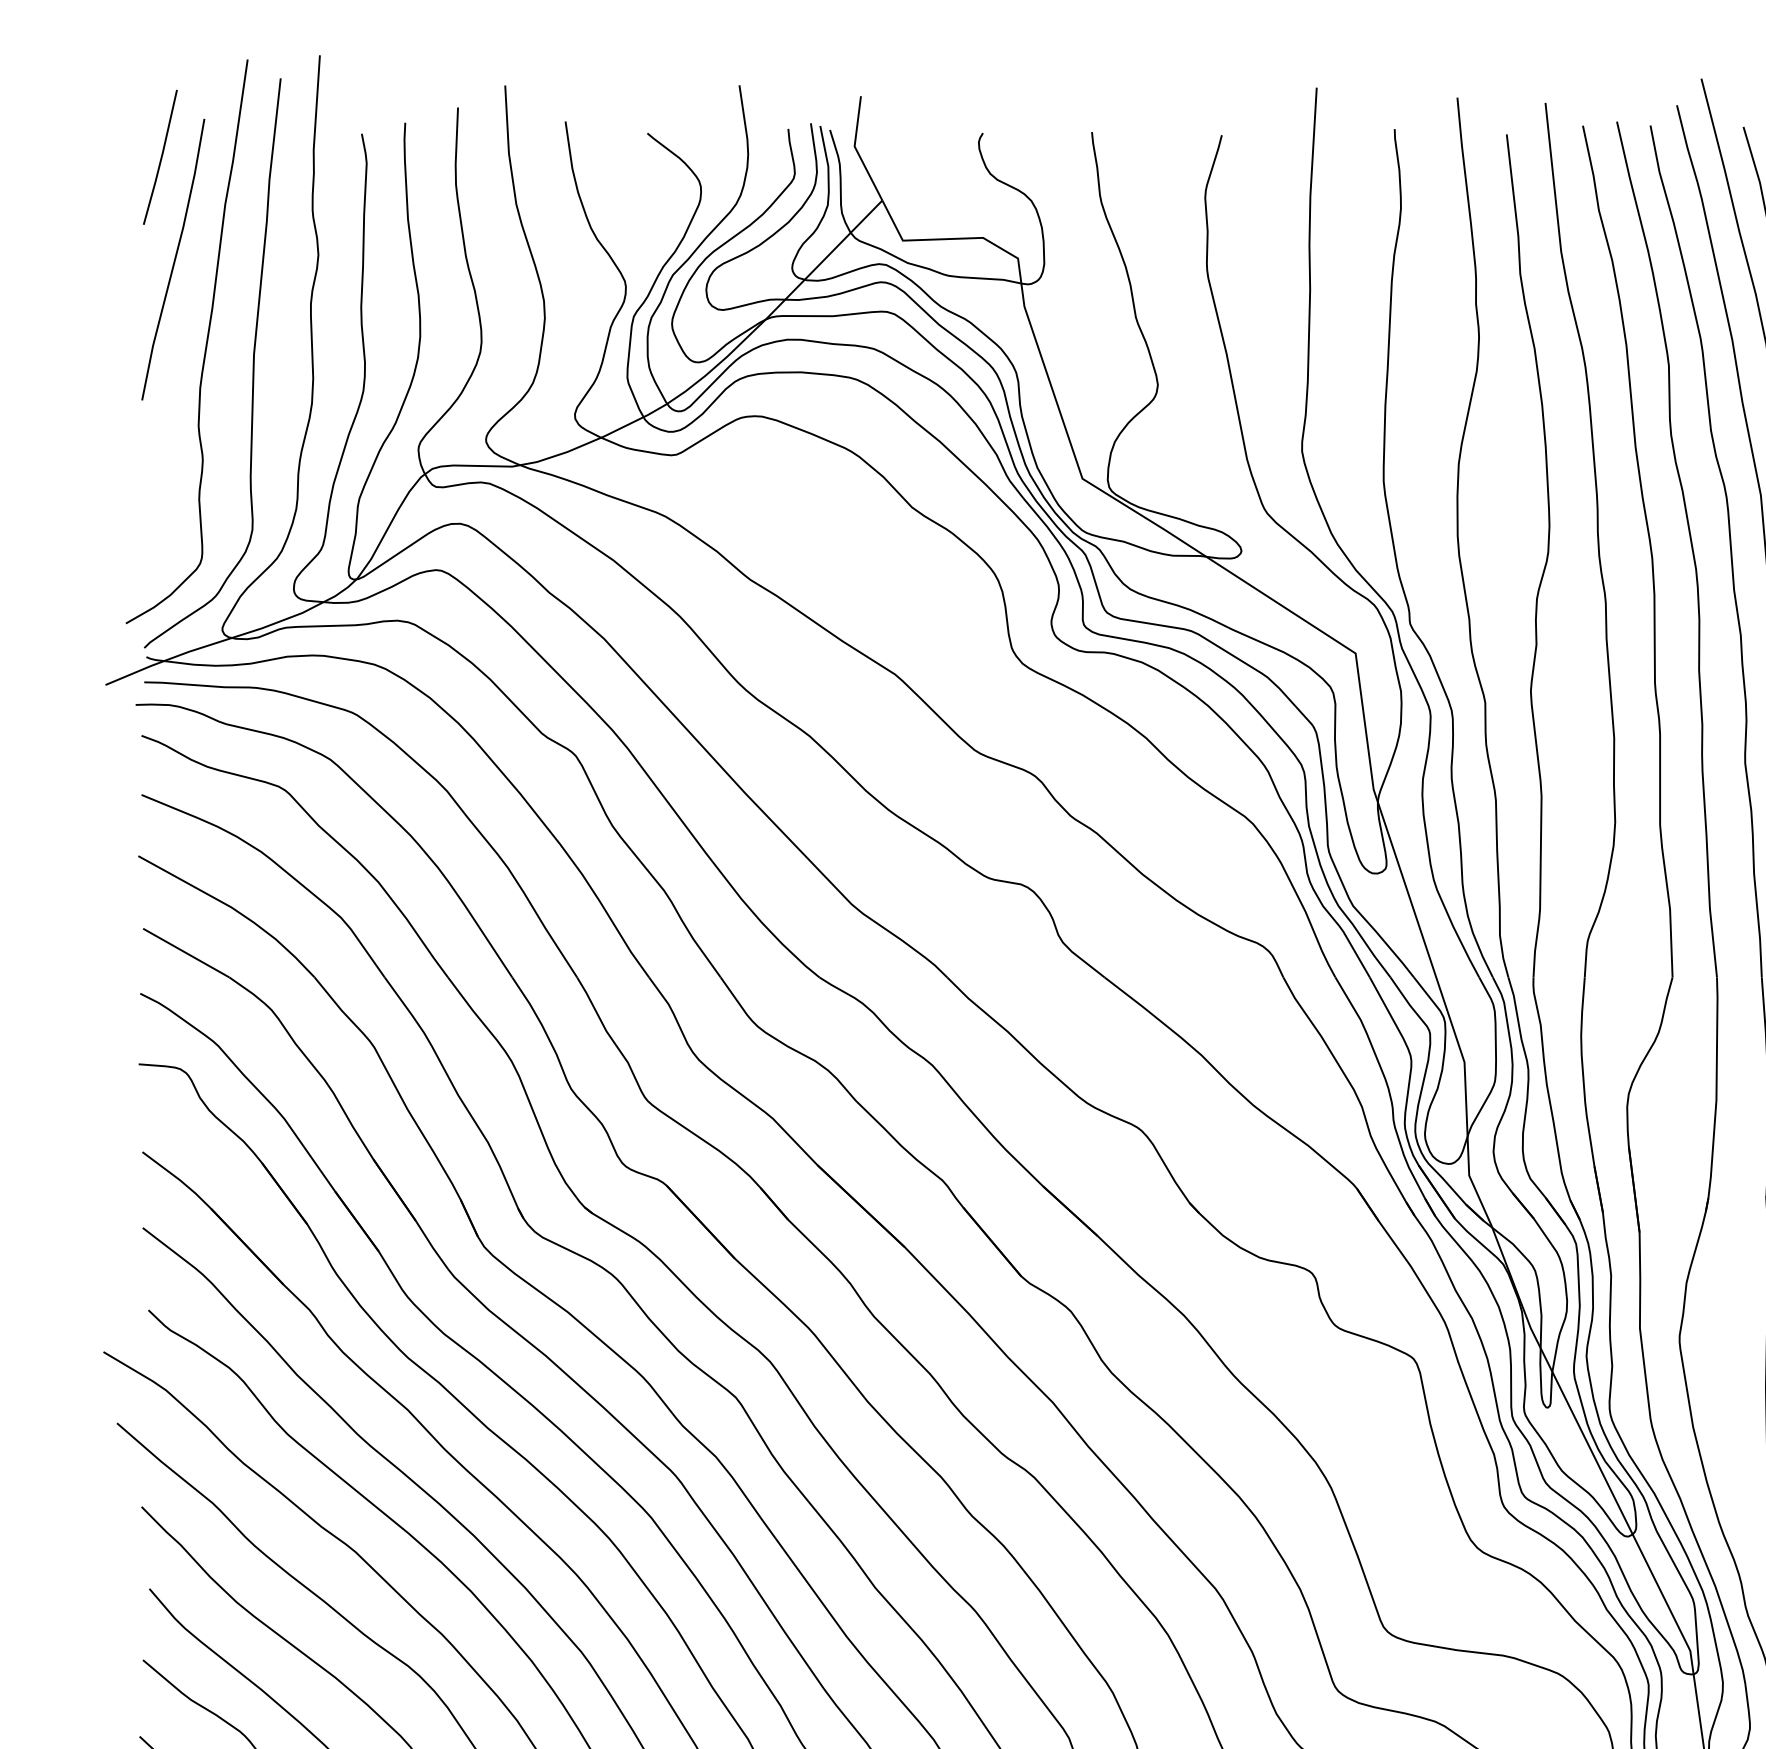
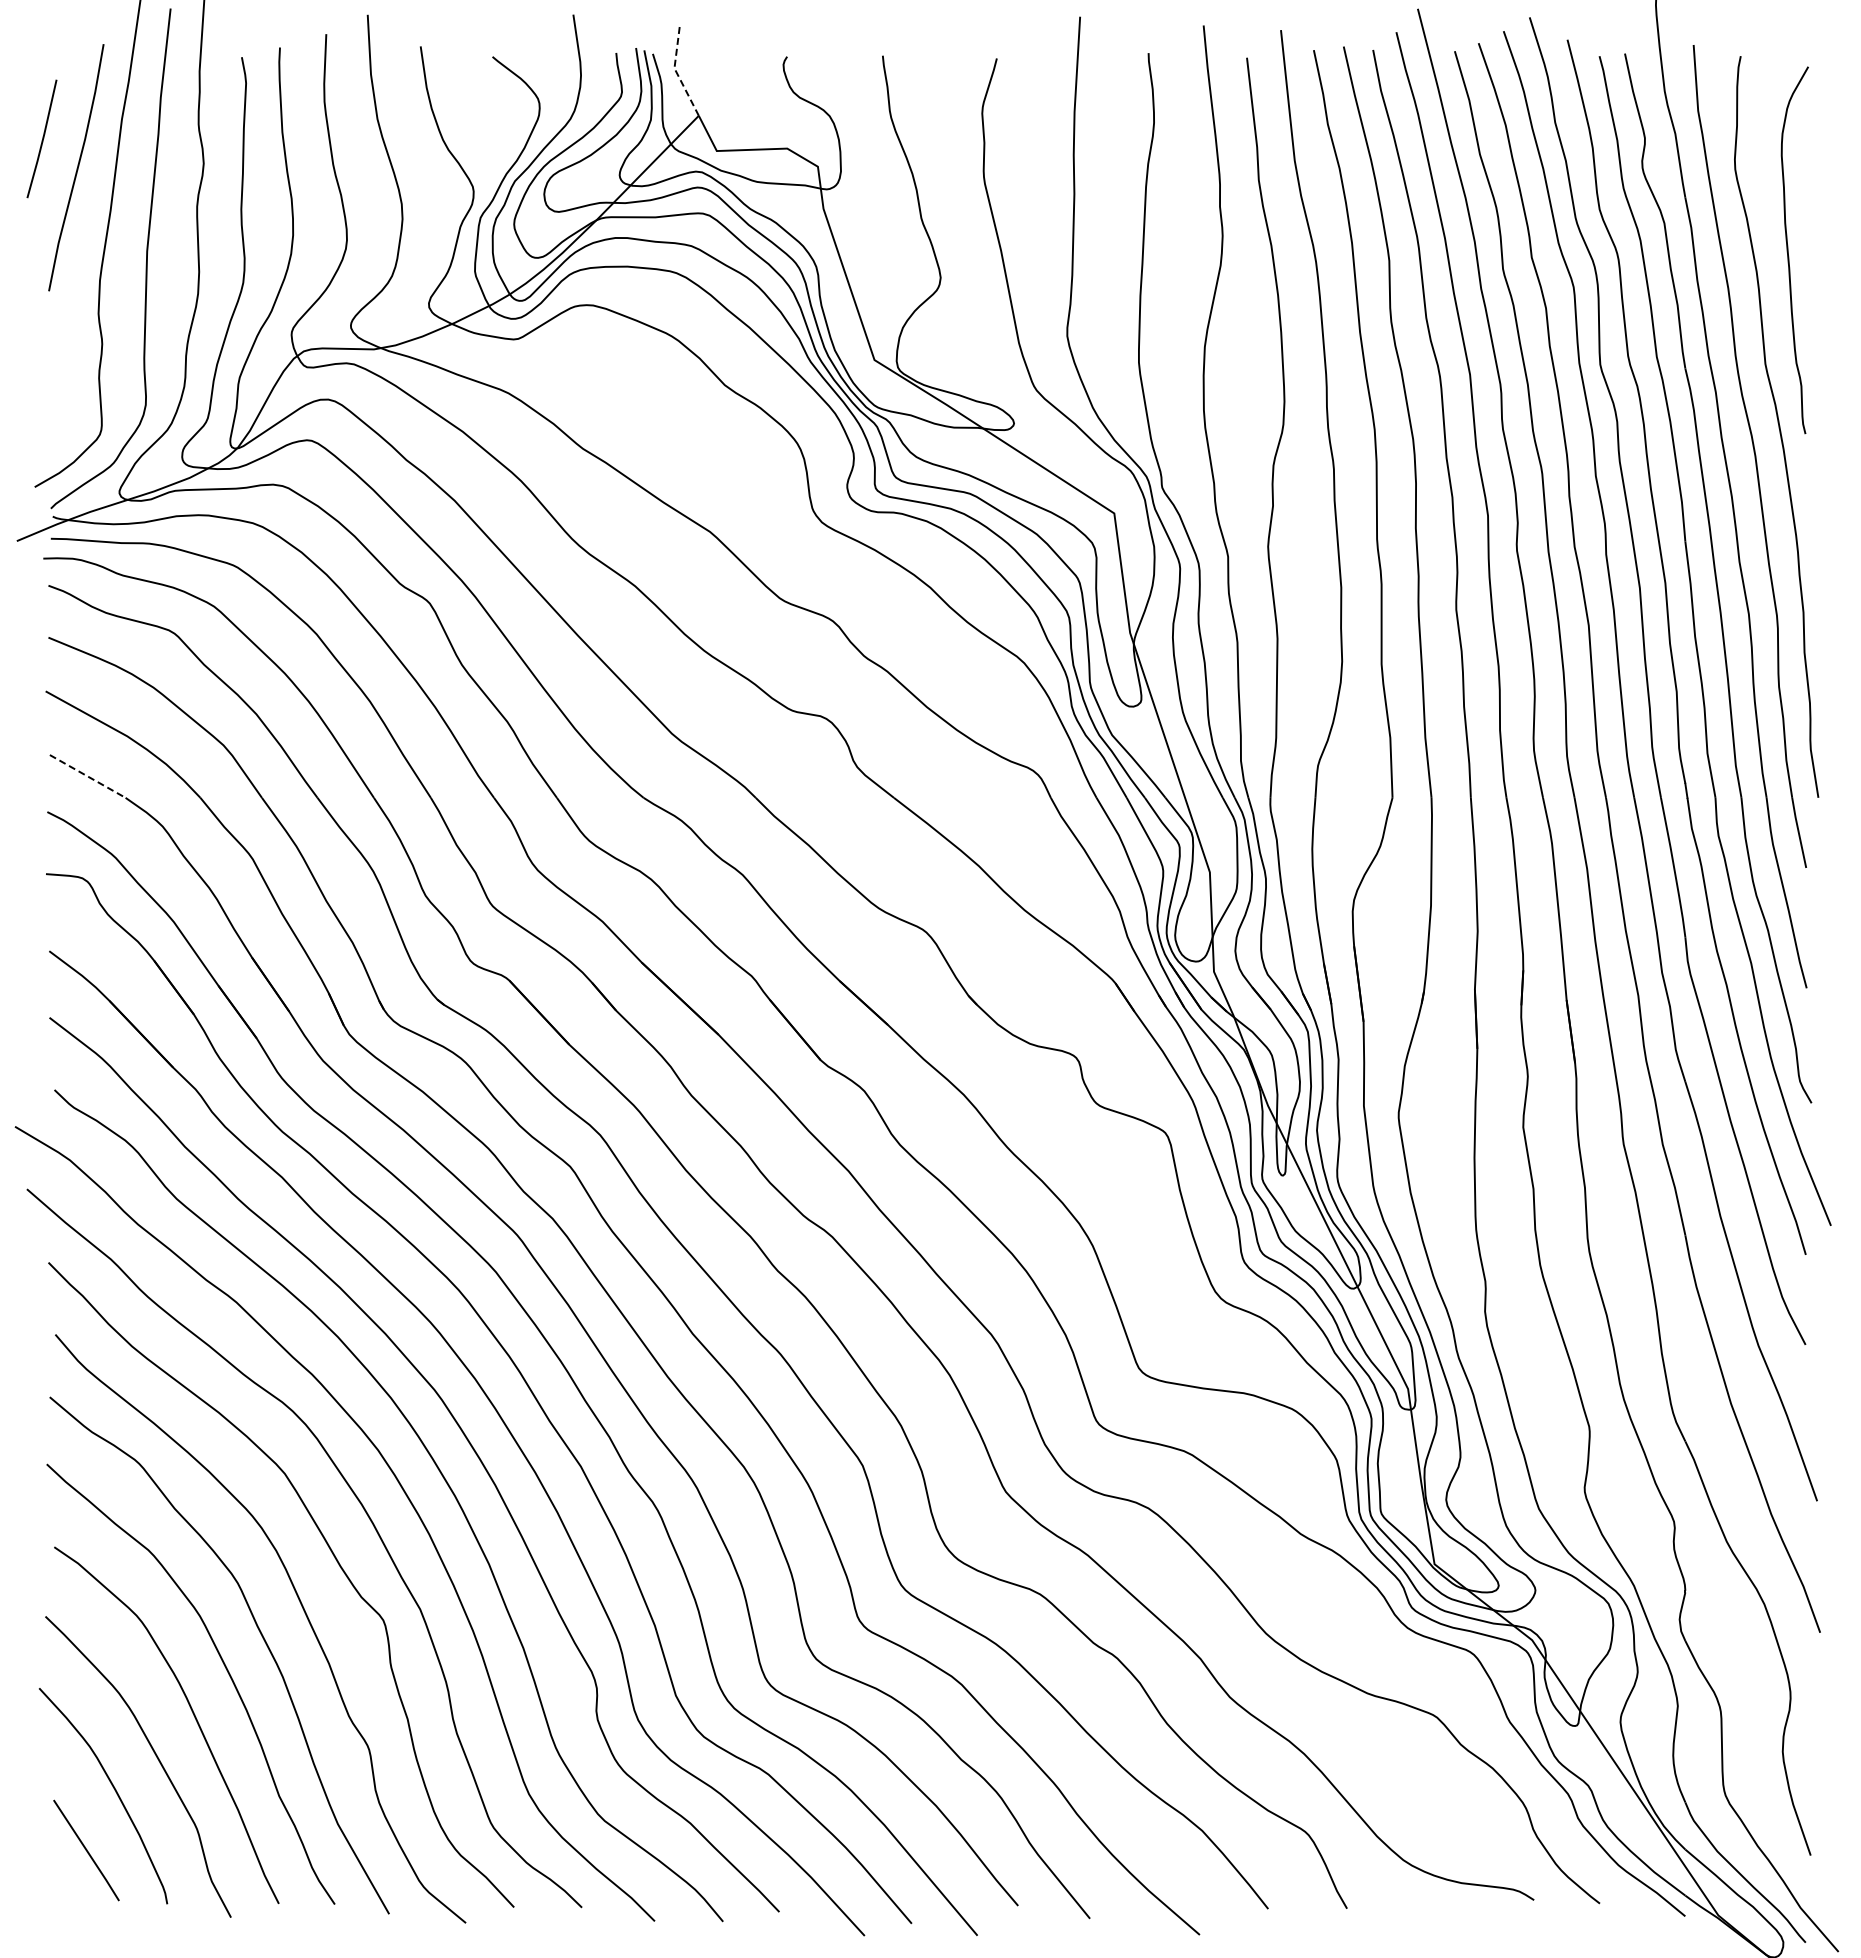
line: (856, 150) -> (676, 71), solid -> dashed
line: (160, 156) -> (42, 138), moved
line: (187, 953) -> (88, 776), solid -> dashed

